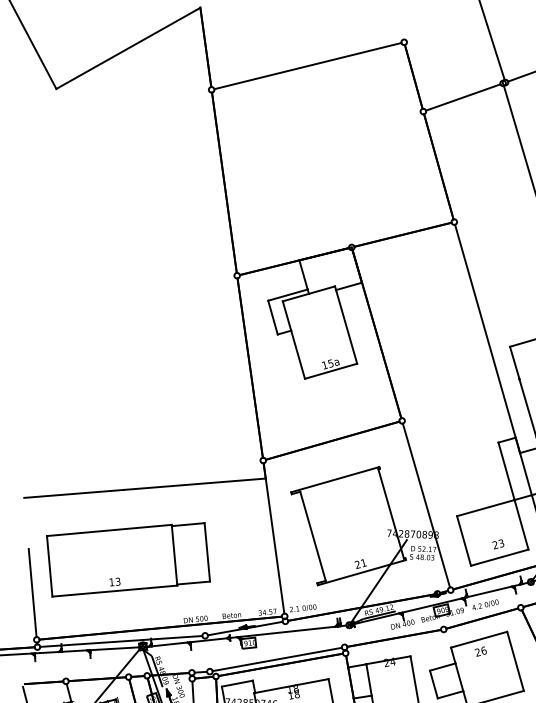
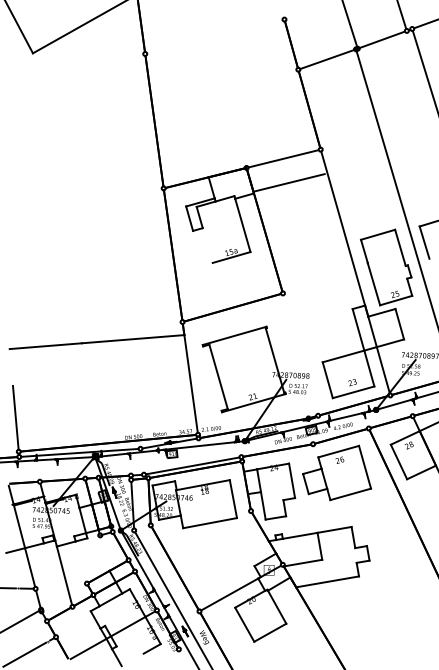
line: (307, 65) -> (214, 36), removed
line: (402, 234) -> (289, 182), moved
line: (297, 354) -> (207, 245), removed
line: (426, 505) -> (300, 354), removed
part: (127, 559) -> (84, 393), removed

